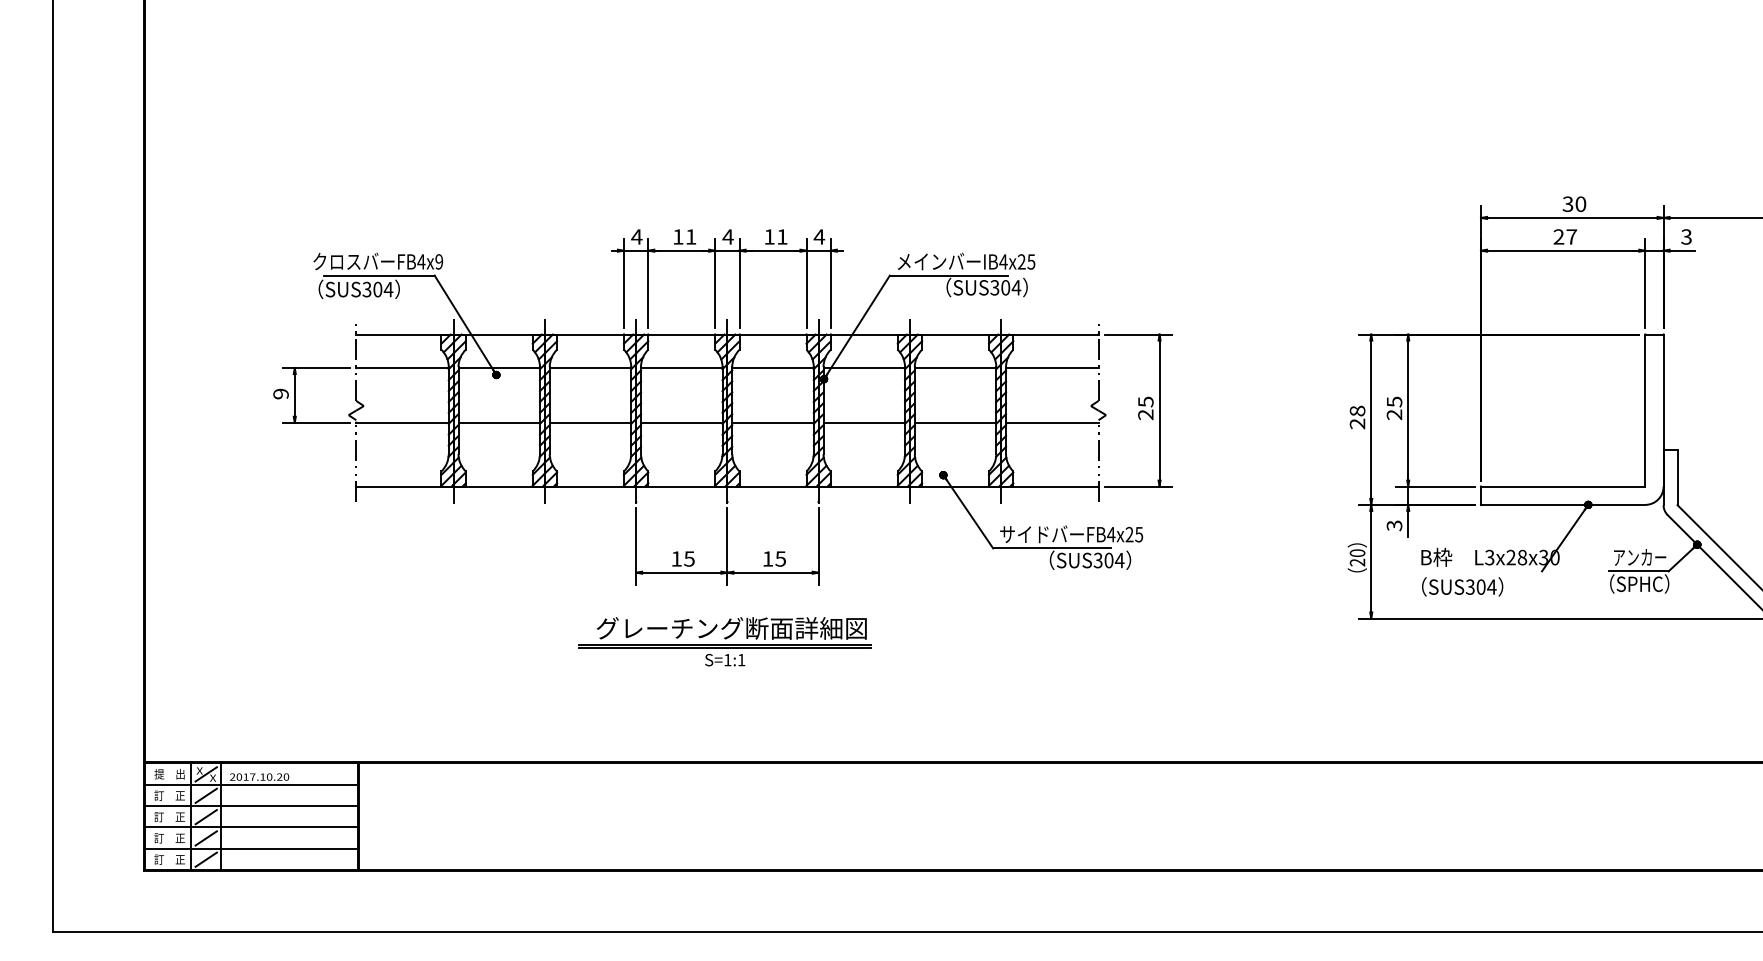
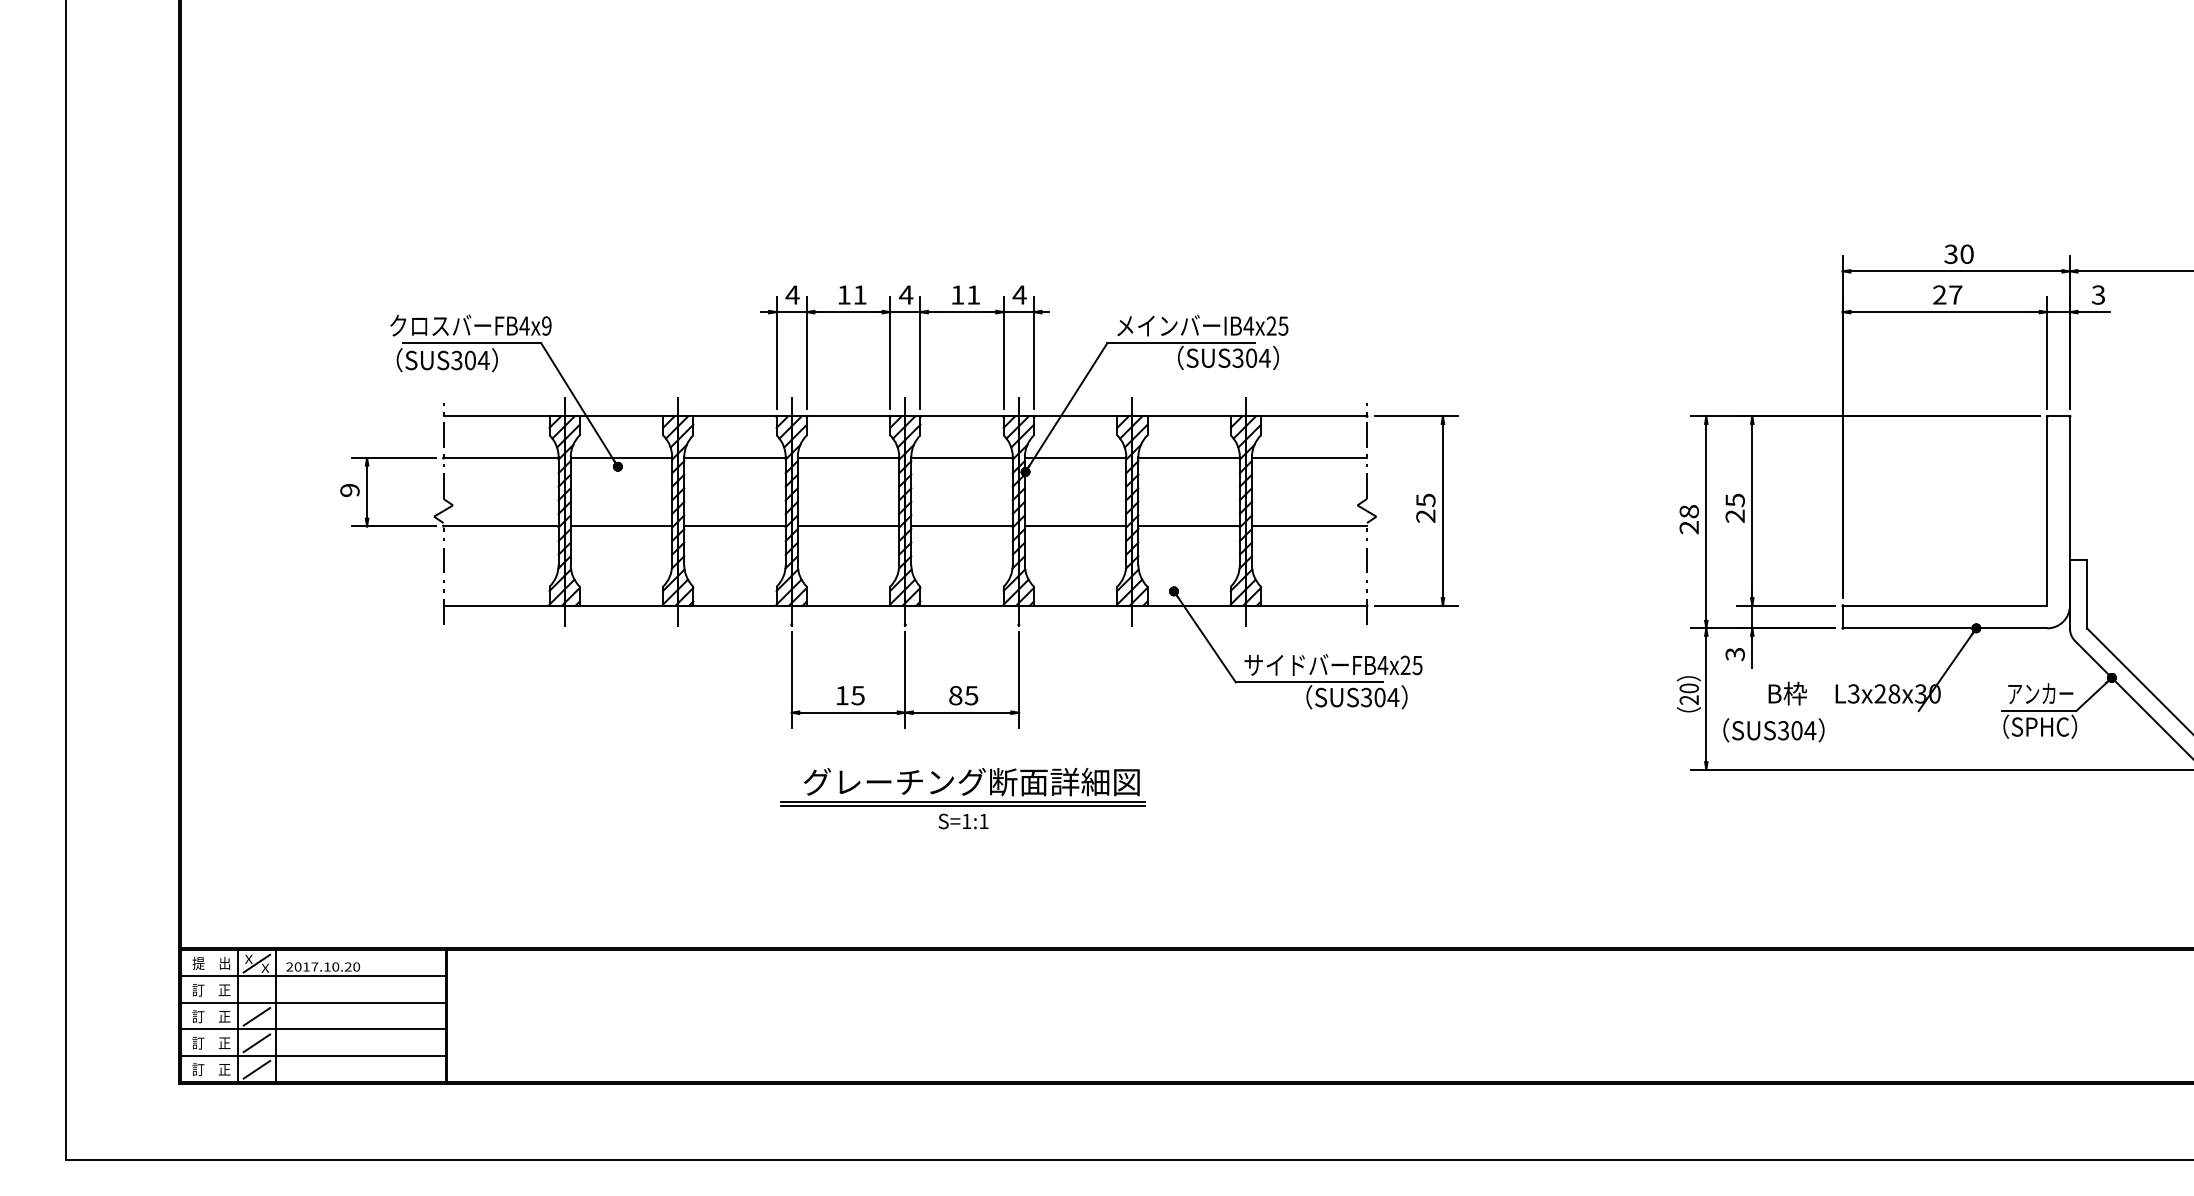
text: (767, 558) -> (955, 695), 15 -> 85
text: (1462, 587) -> (1773, 730), moved
part: (724, 641) -> (962, 798), moved
line: (205, 795) -> (256, 990), removed

